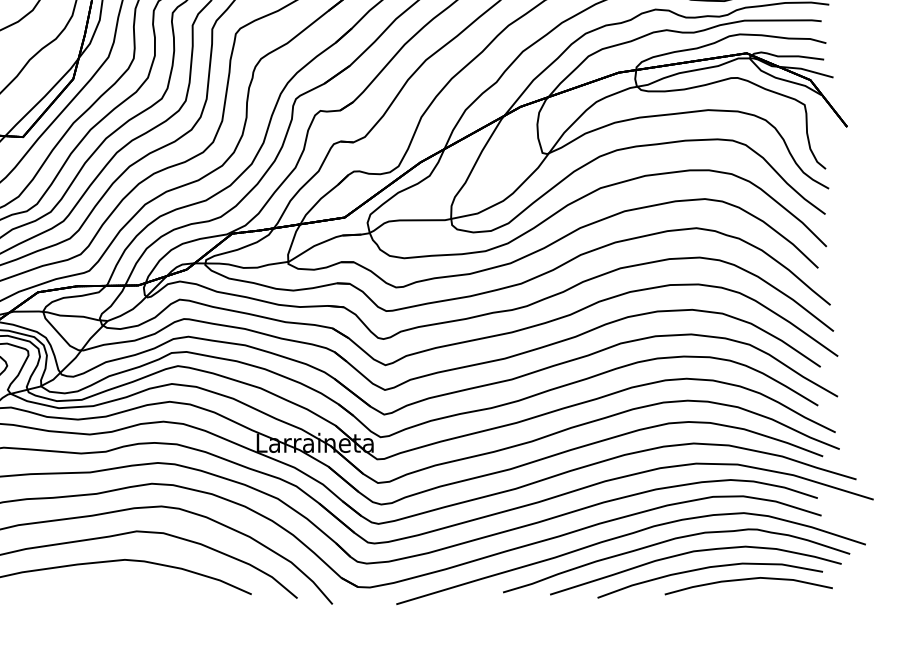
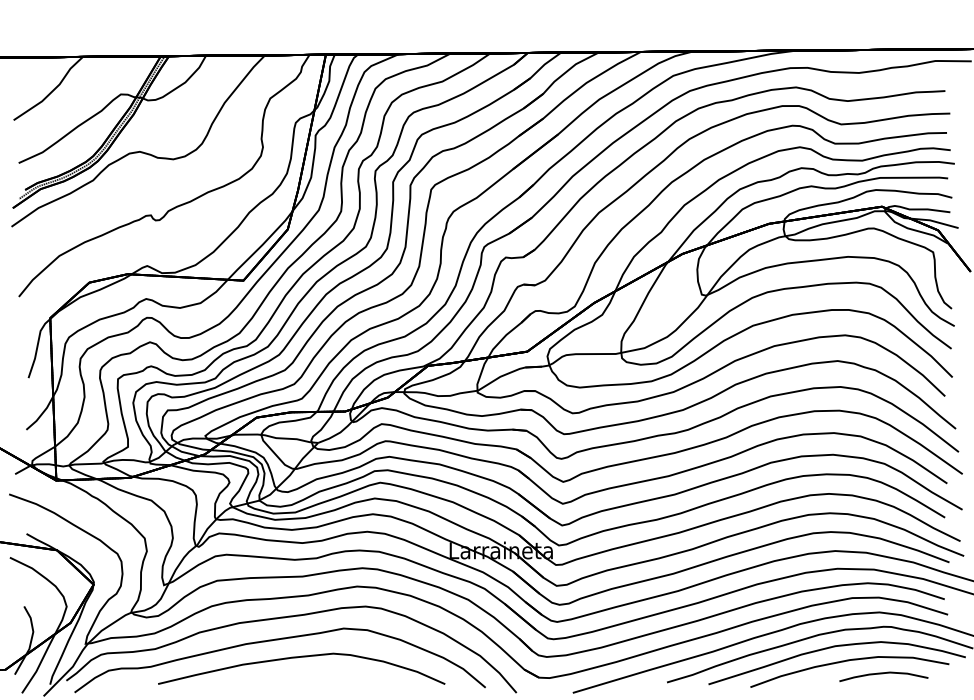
part: (748, 585) -> (883, 676), size x0.6

